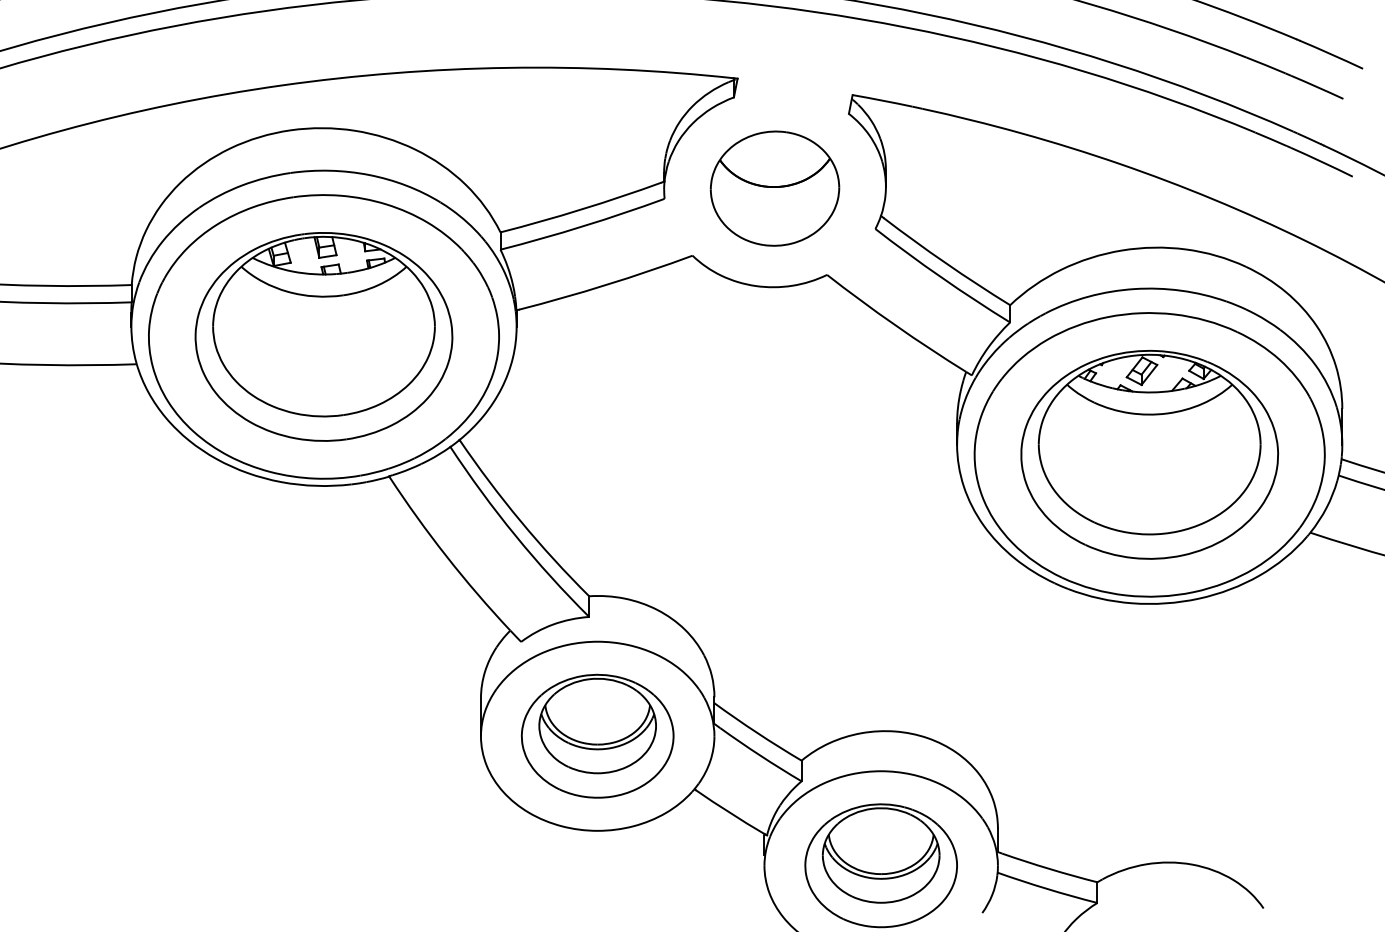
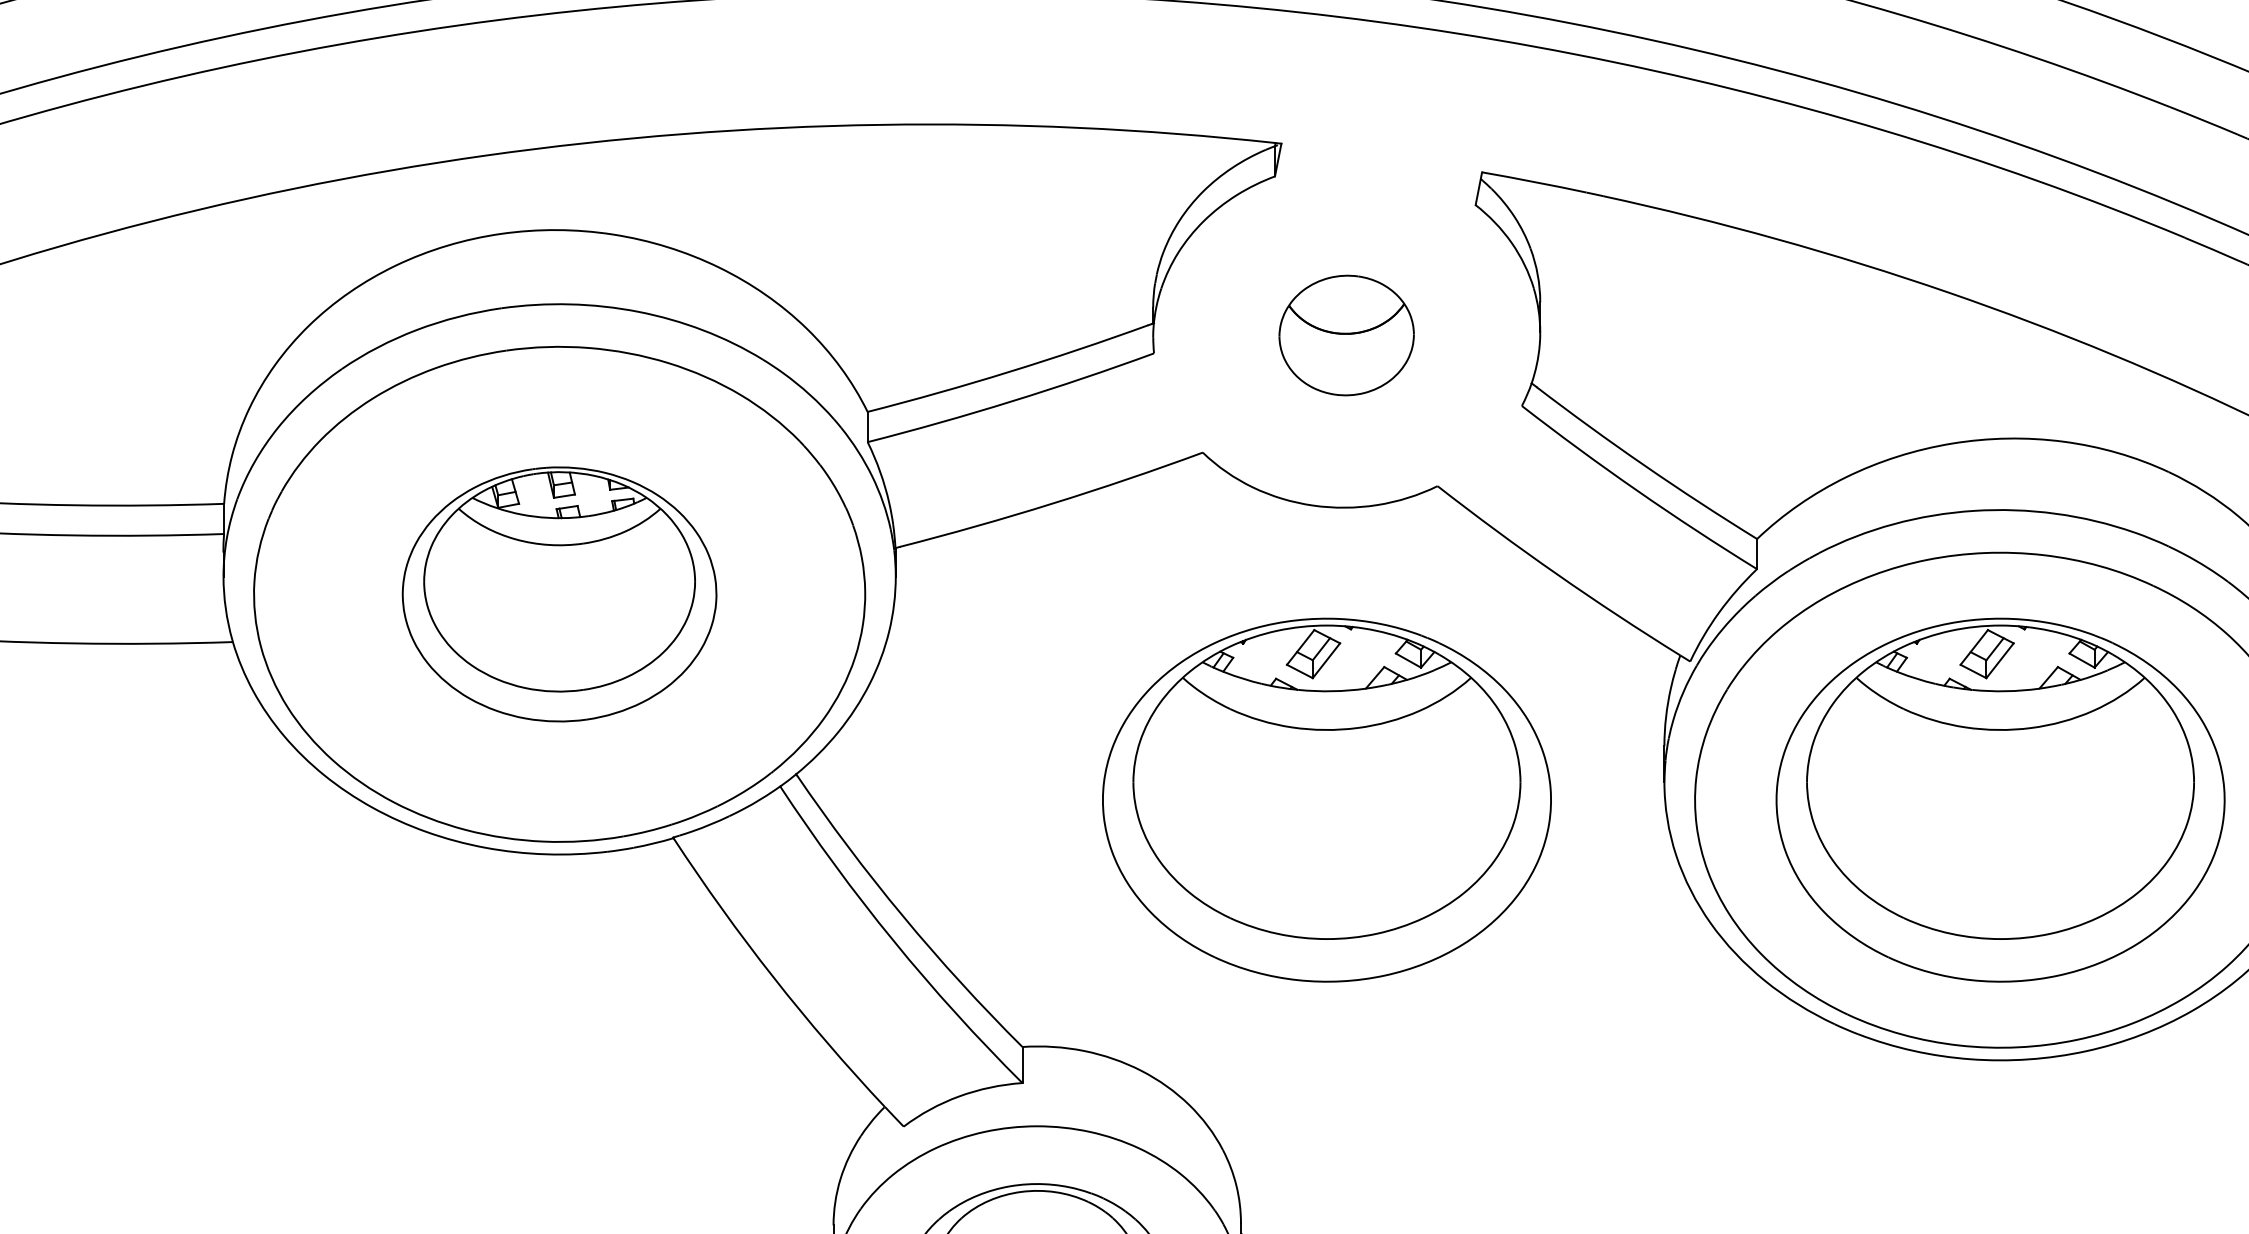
part: (774, 188) -> (1345, 335), size x0.6
part: (323, 336) -> (558, 593), size x0.7
part: (763, 454) -> (1326, 799), added

